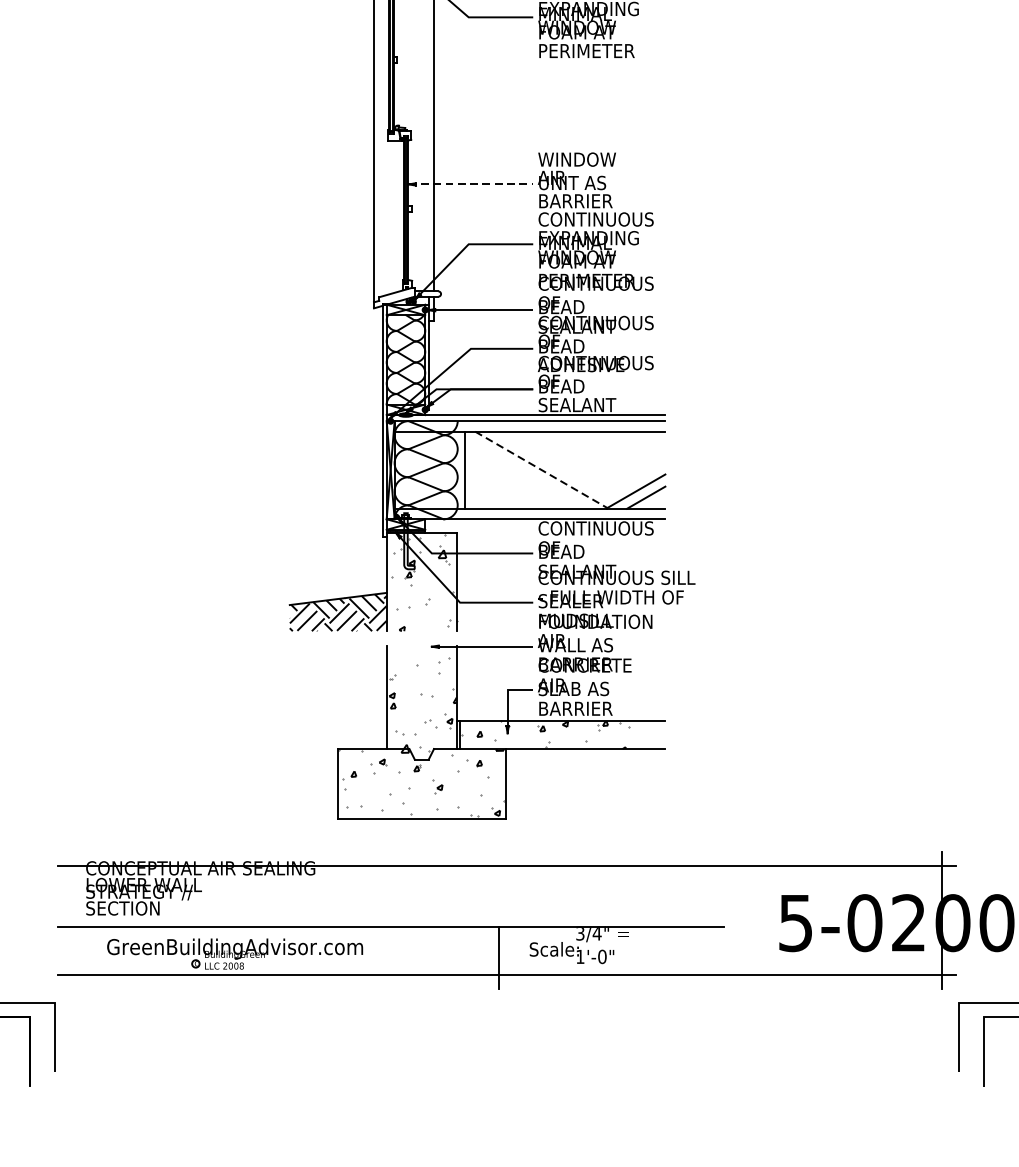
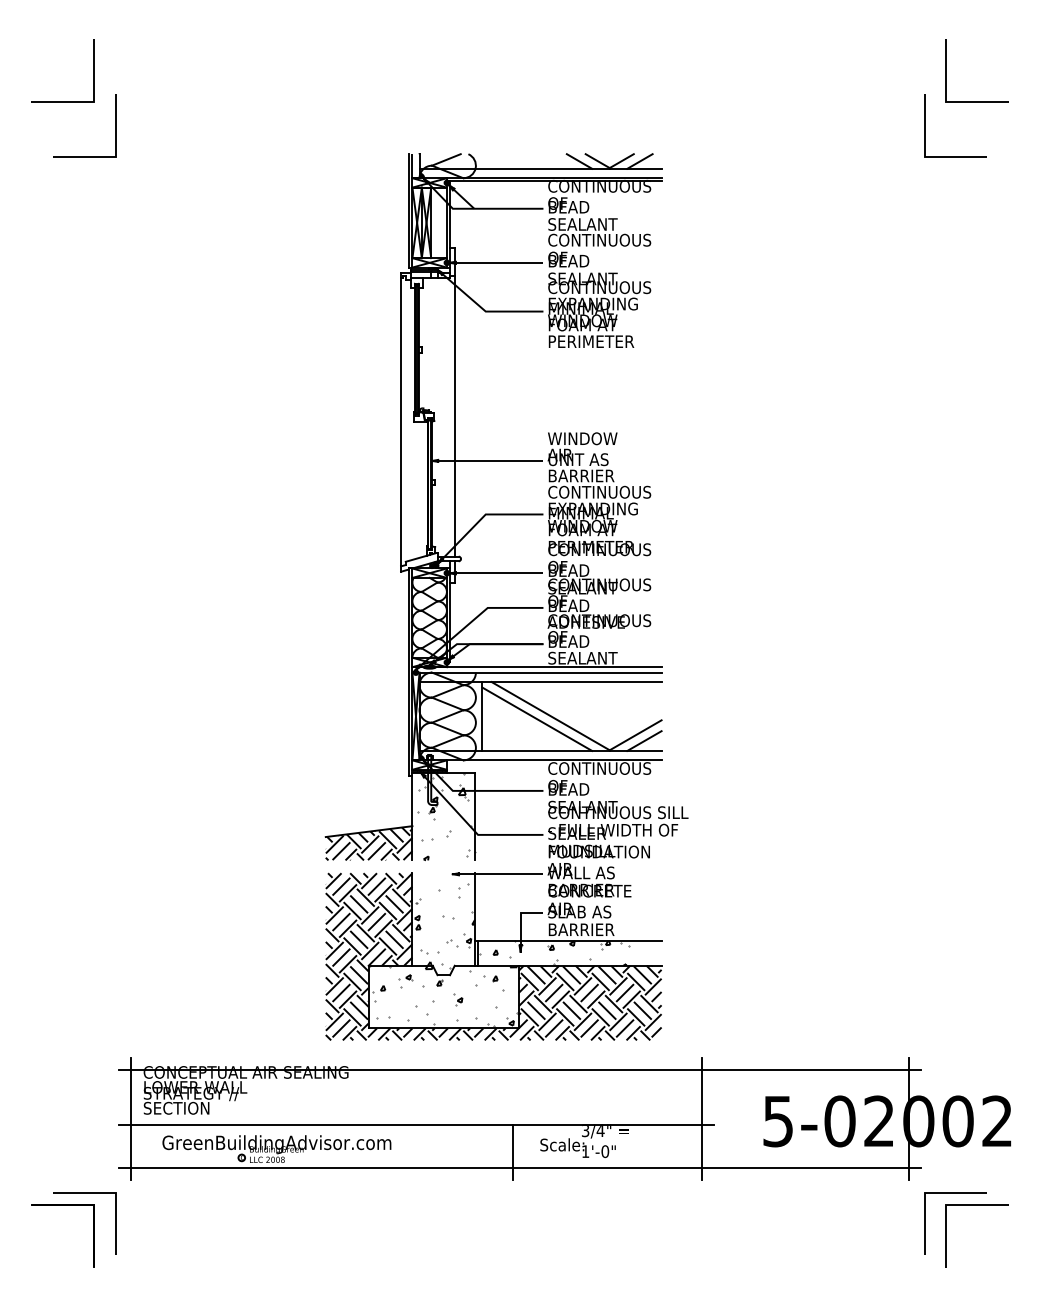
line: (470, 183) -> (487, 460), dashed -> solid
line: (542, 470) -> (551, 716), dashed -> solid
line: (526, 472) -> (537, 718), added
hatch: (477, 738) -> (493, 956), added
line: (72, 919) -> (131, 1118), added
line: (709, 919) -> (701, 1118), added

